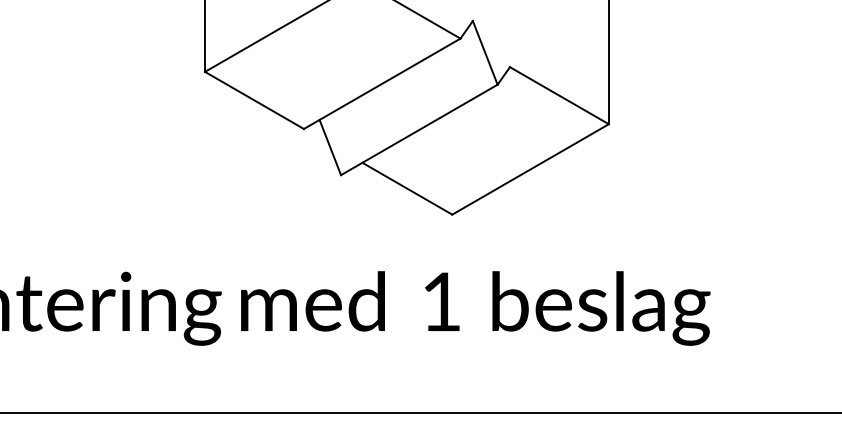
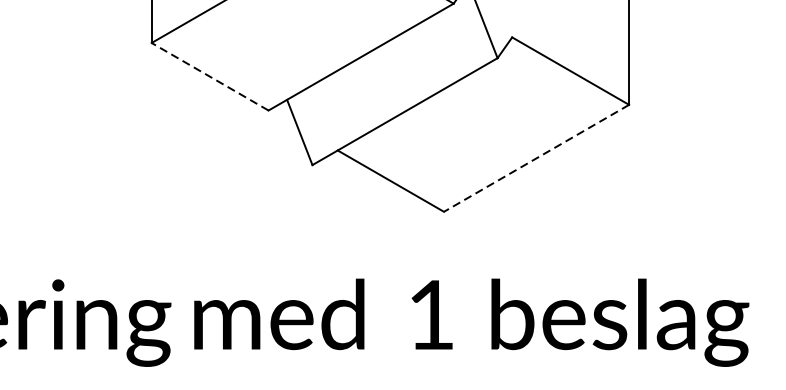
line: (254, 100) -> (210, 76), solid -> dashed
line: (530, 169) -> (536, 158), solid -> dashed

